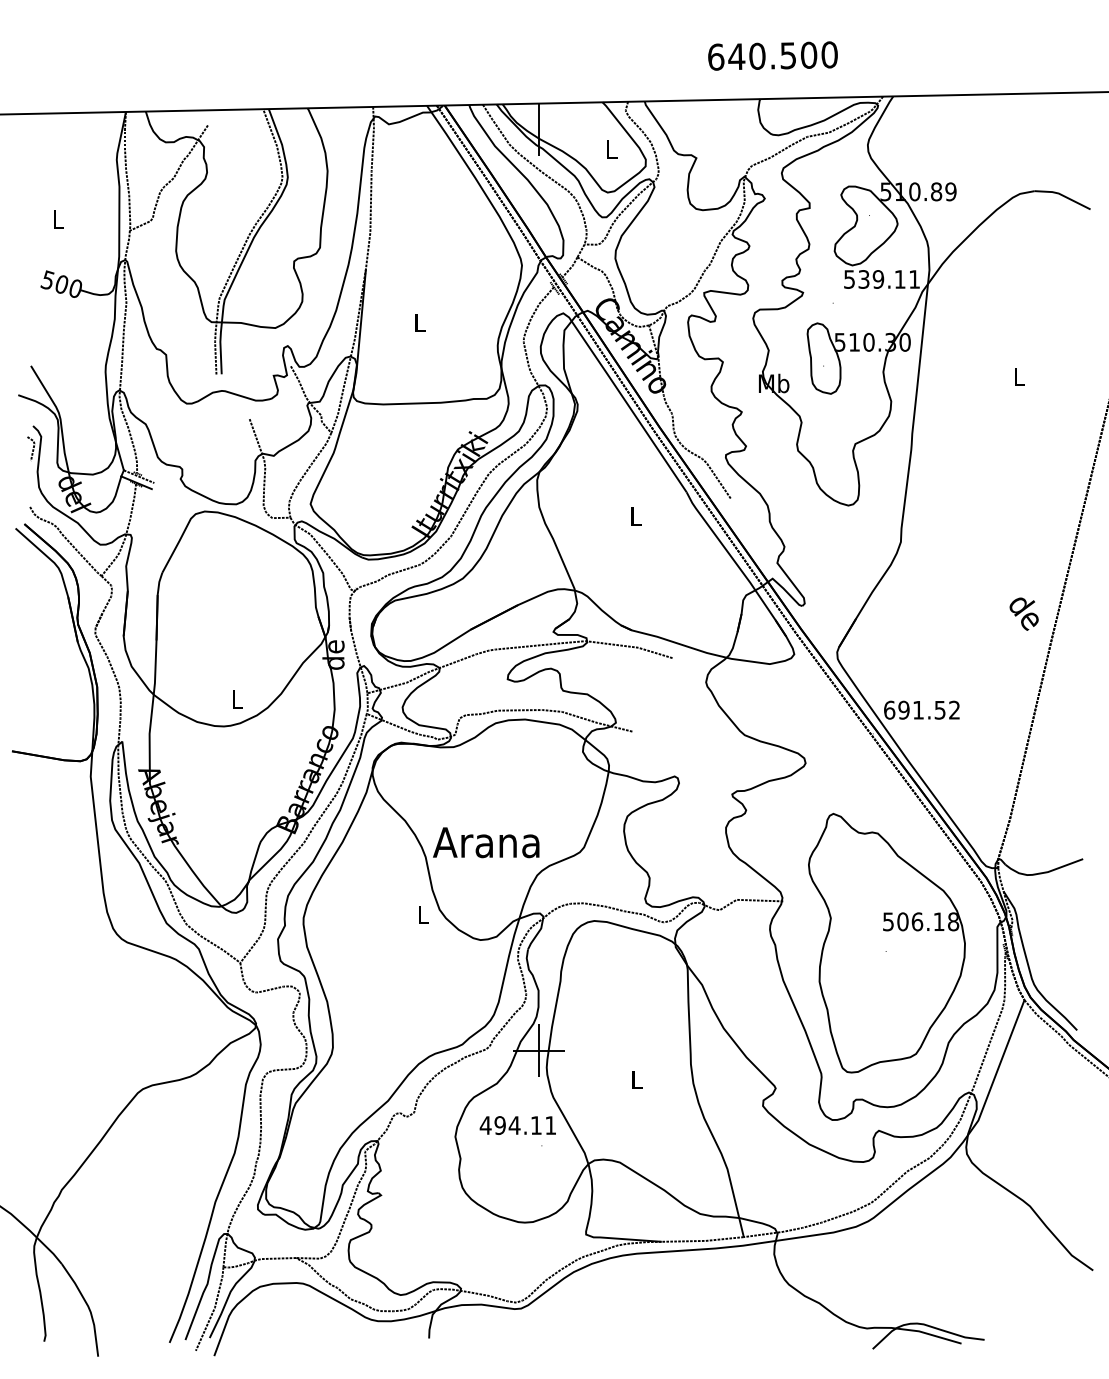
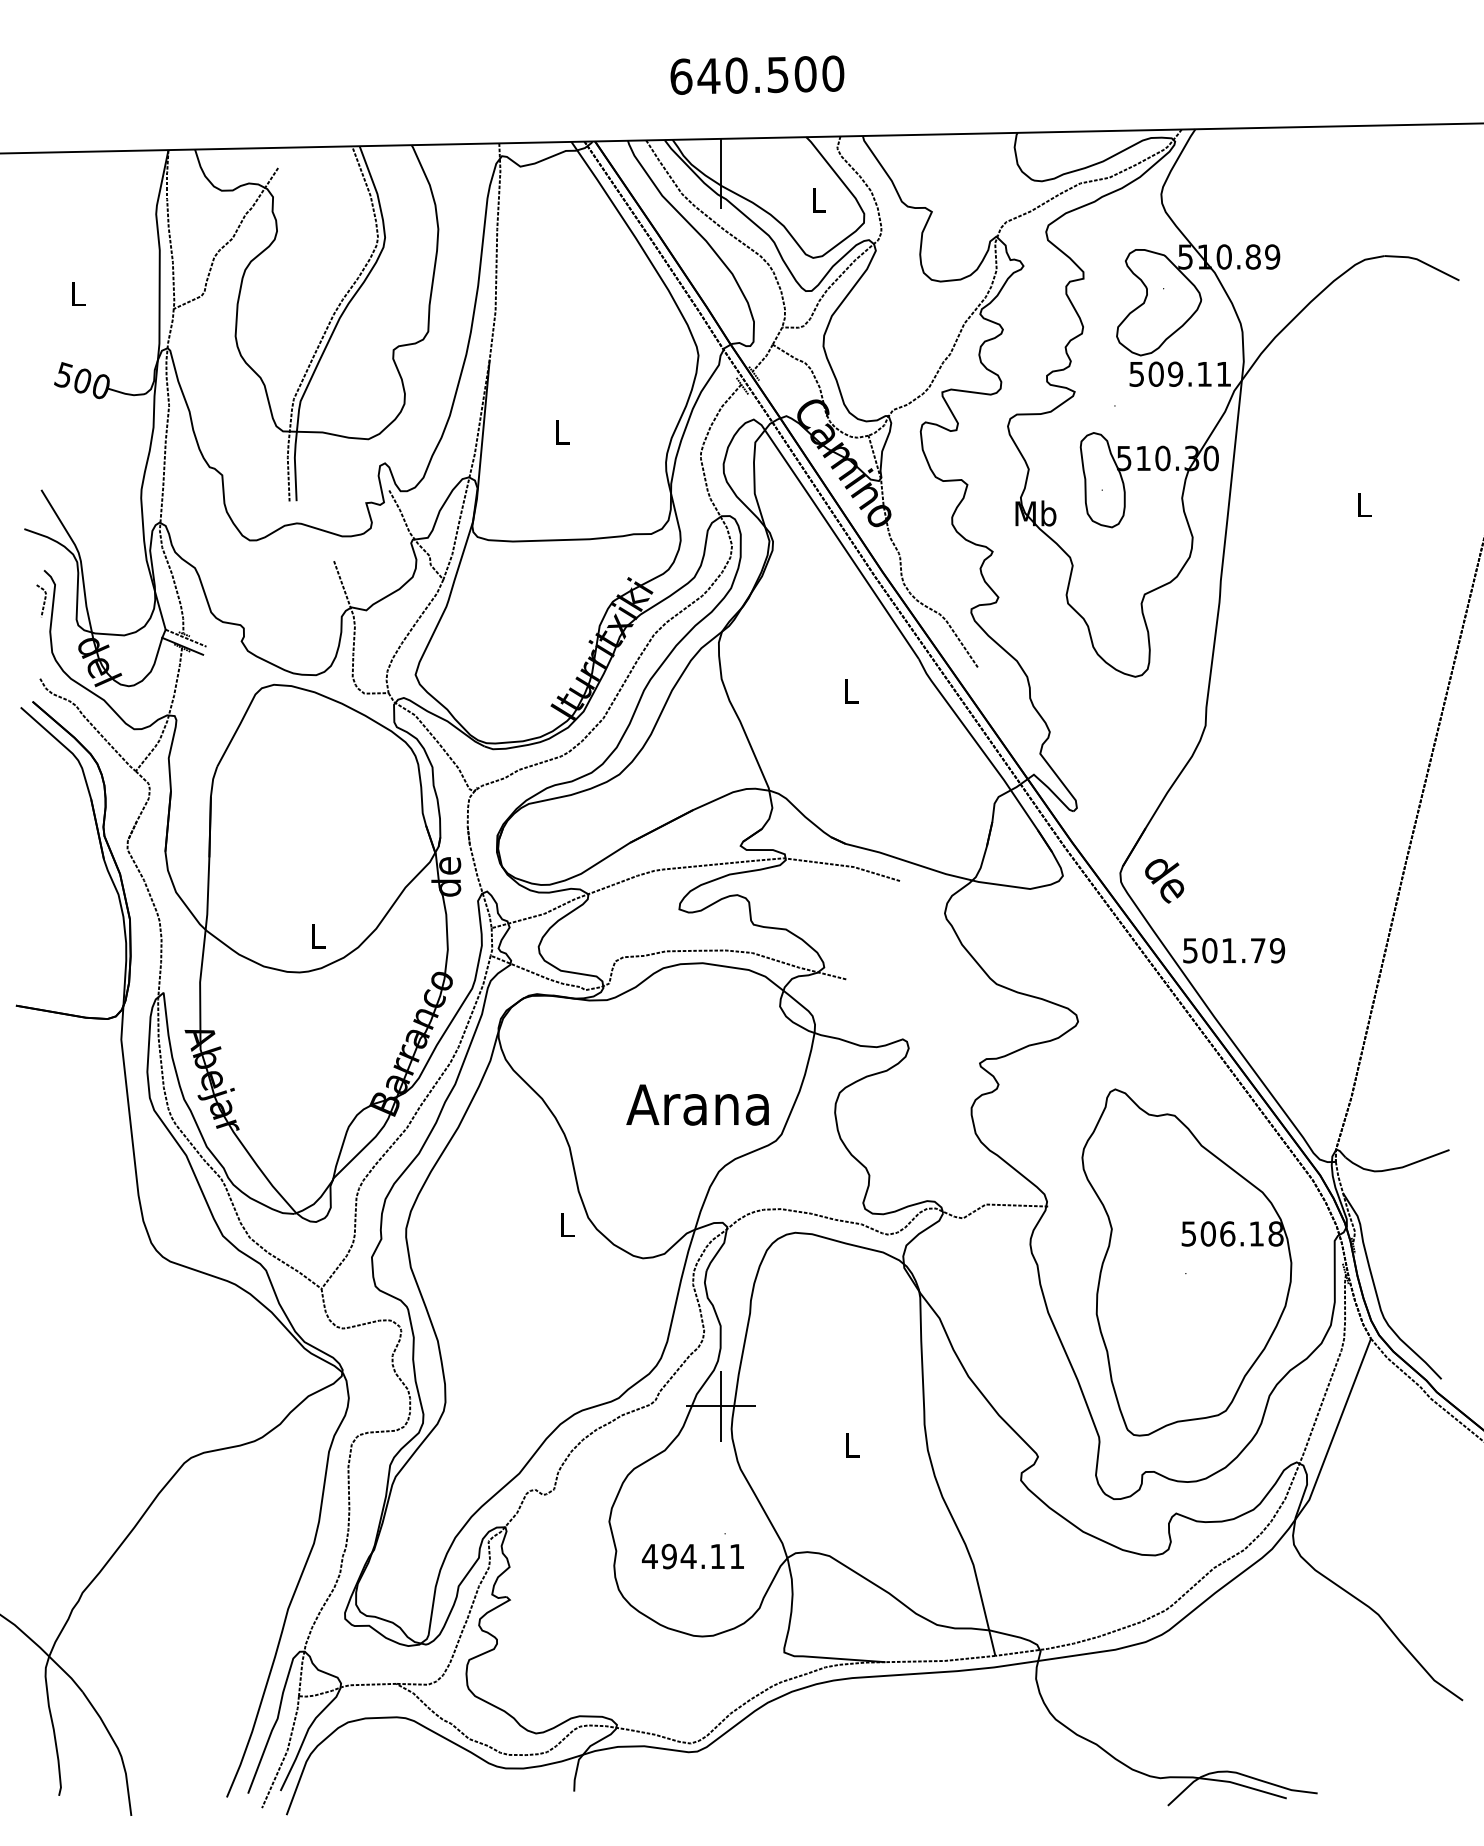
text: (773, 55) -> (757, 74), moved
text: (863, 278) -> (1155, 373), 539.11 -> 509.11
text: (1024, 614) -> (1164, 881), moved
text: (922, 710) -> (1234, 950), 691.52 -> 501.79
text: (486, 842) -> (697, 1104), moved
text: (517, 1125) -> (692, 1556), moved

